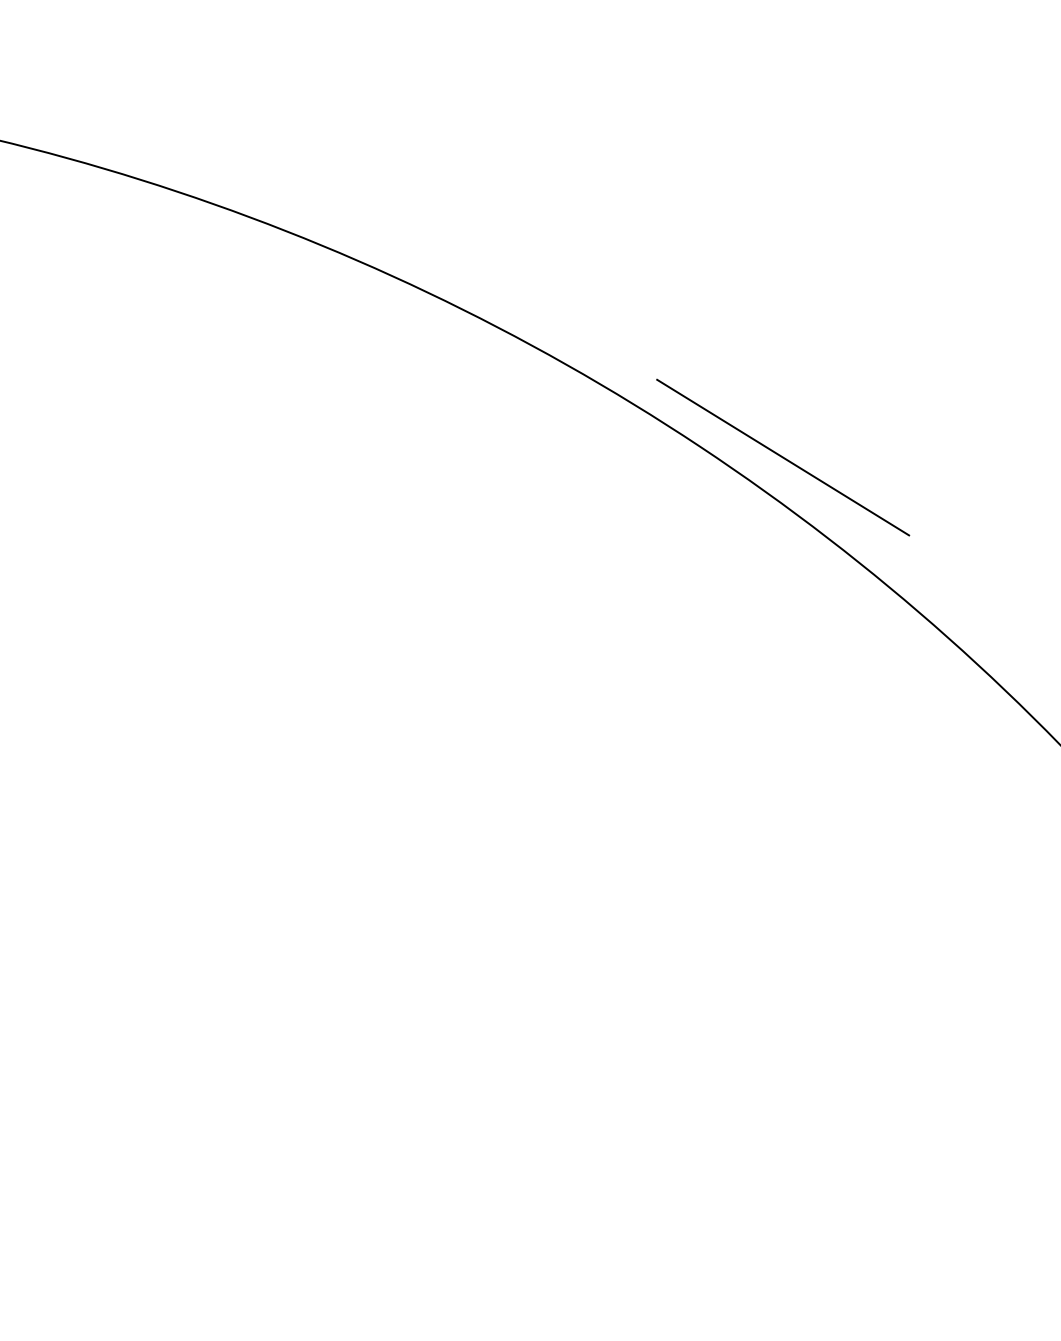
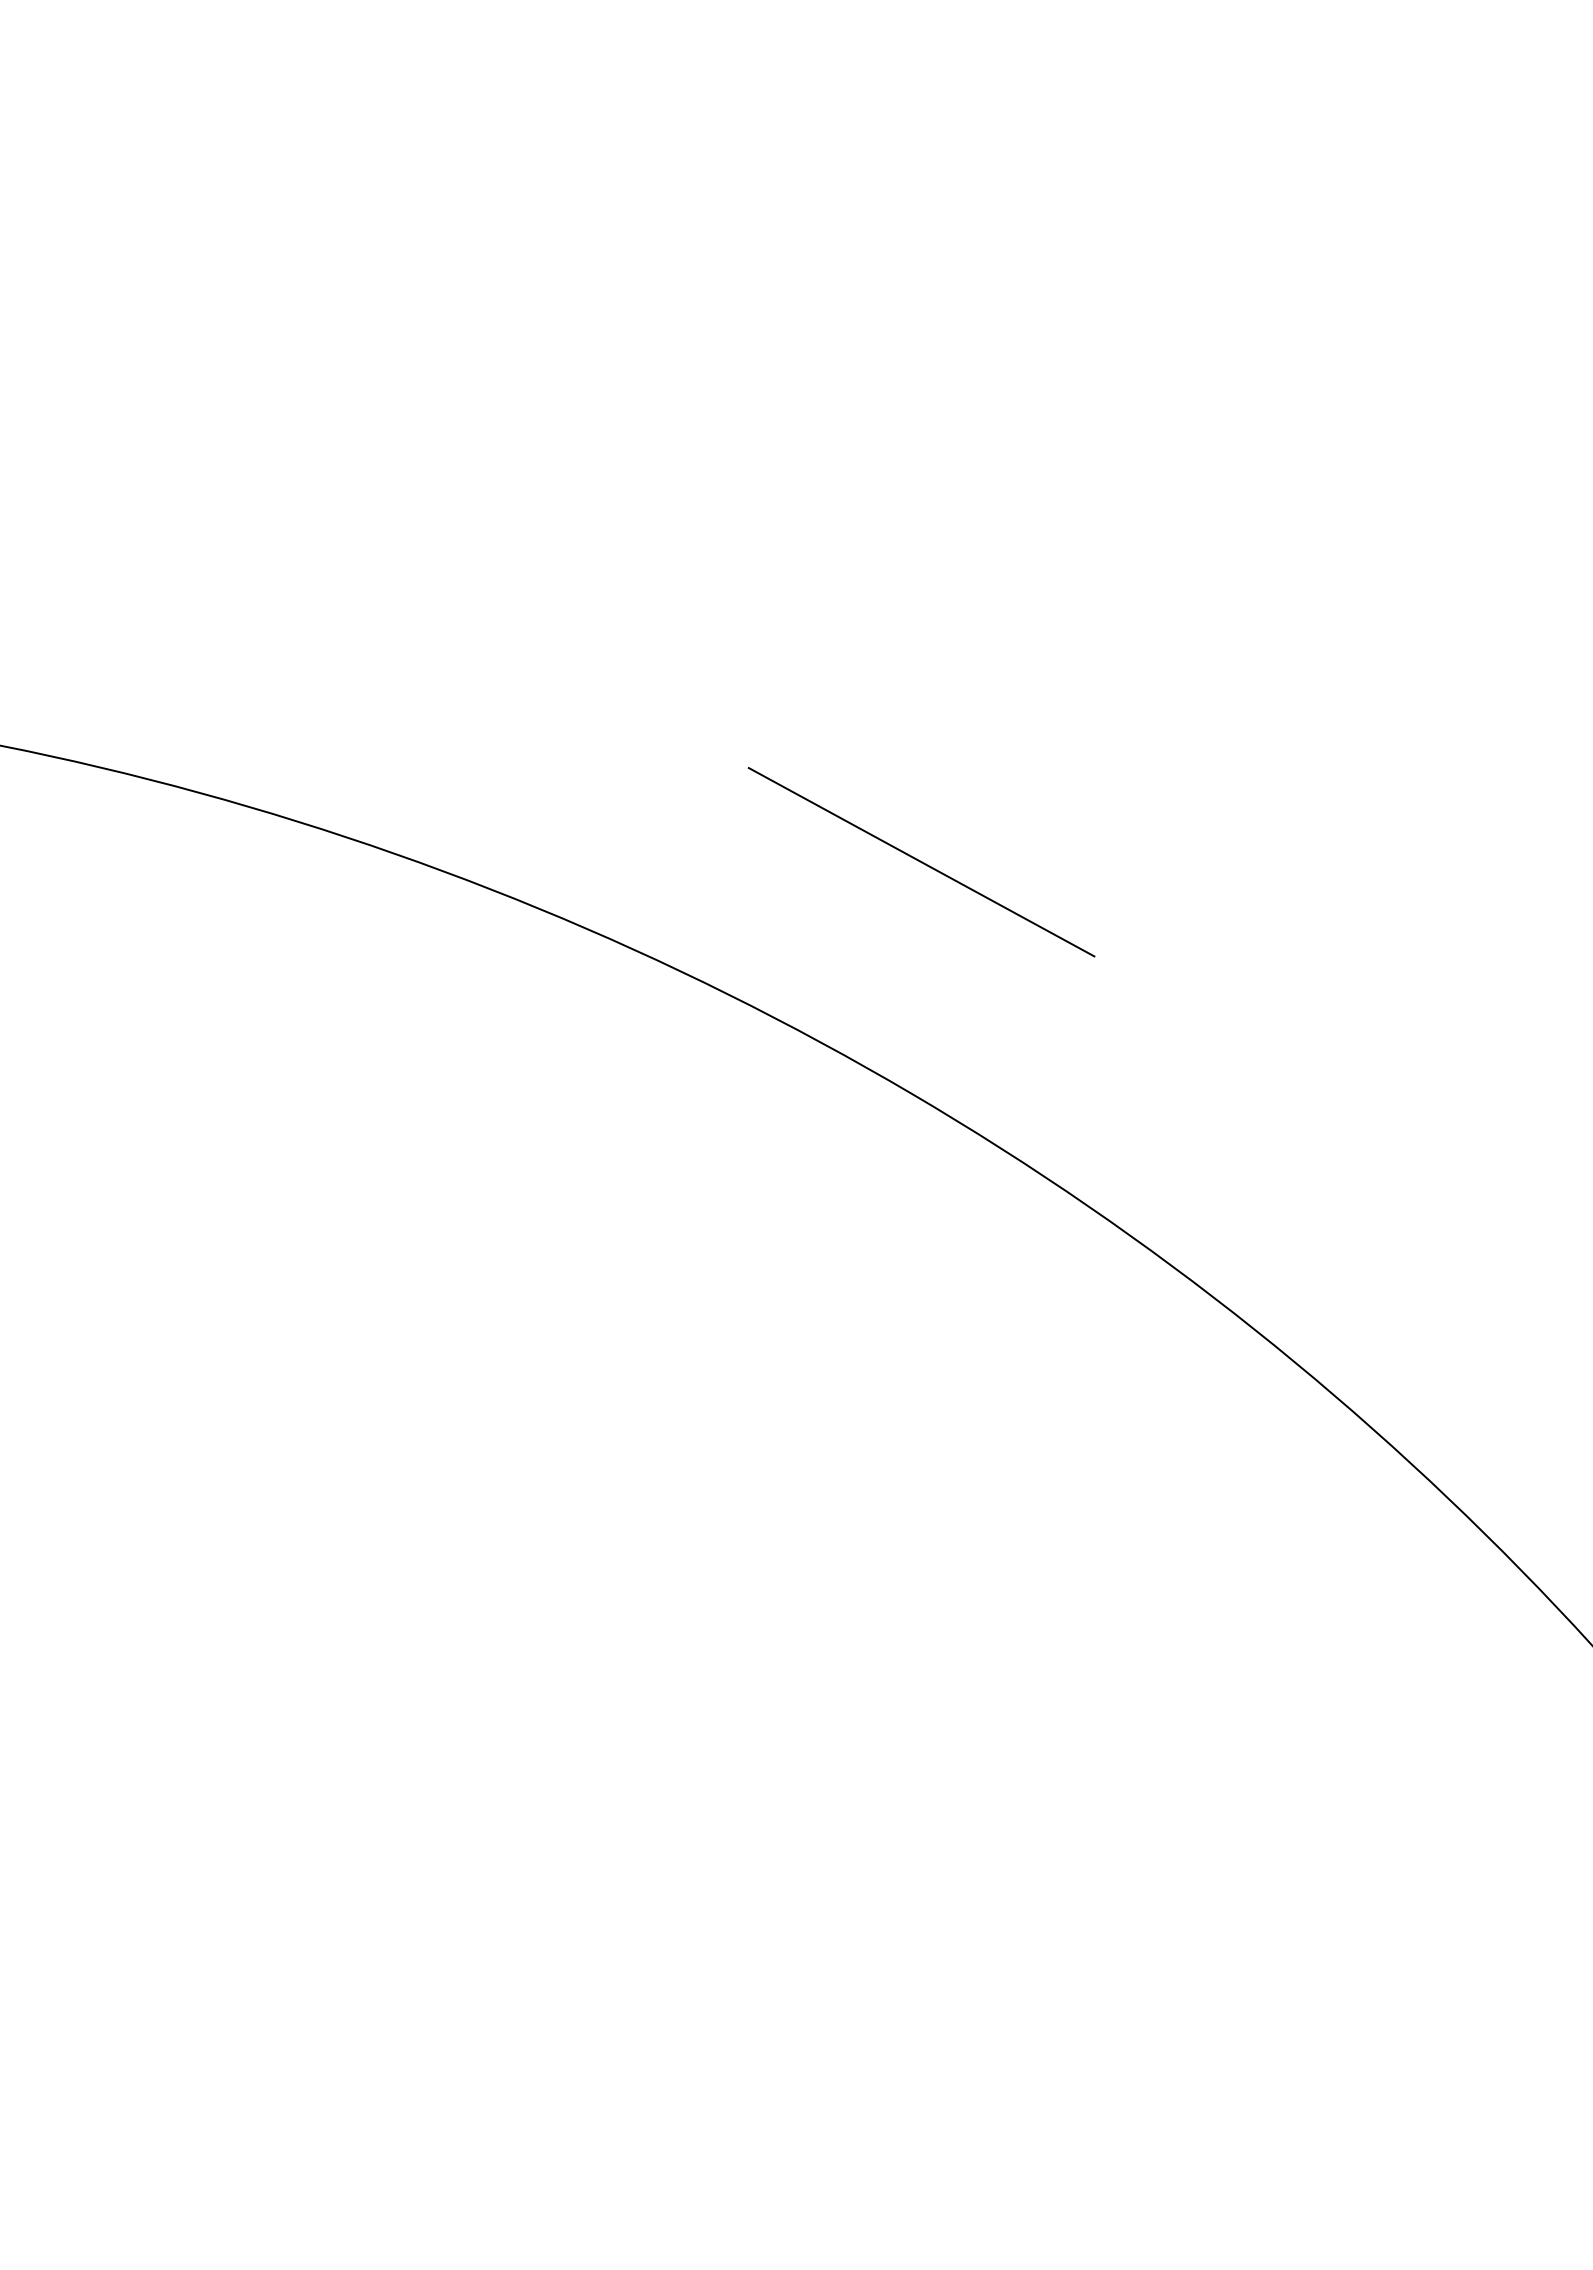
line: (783, 457) -> (921, 862), moved

